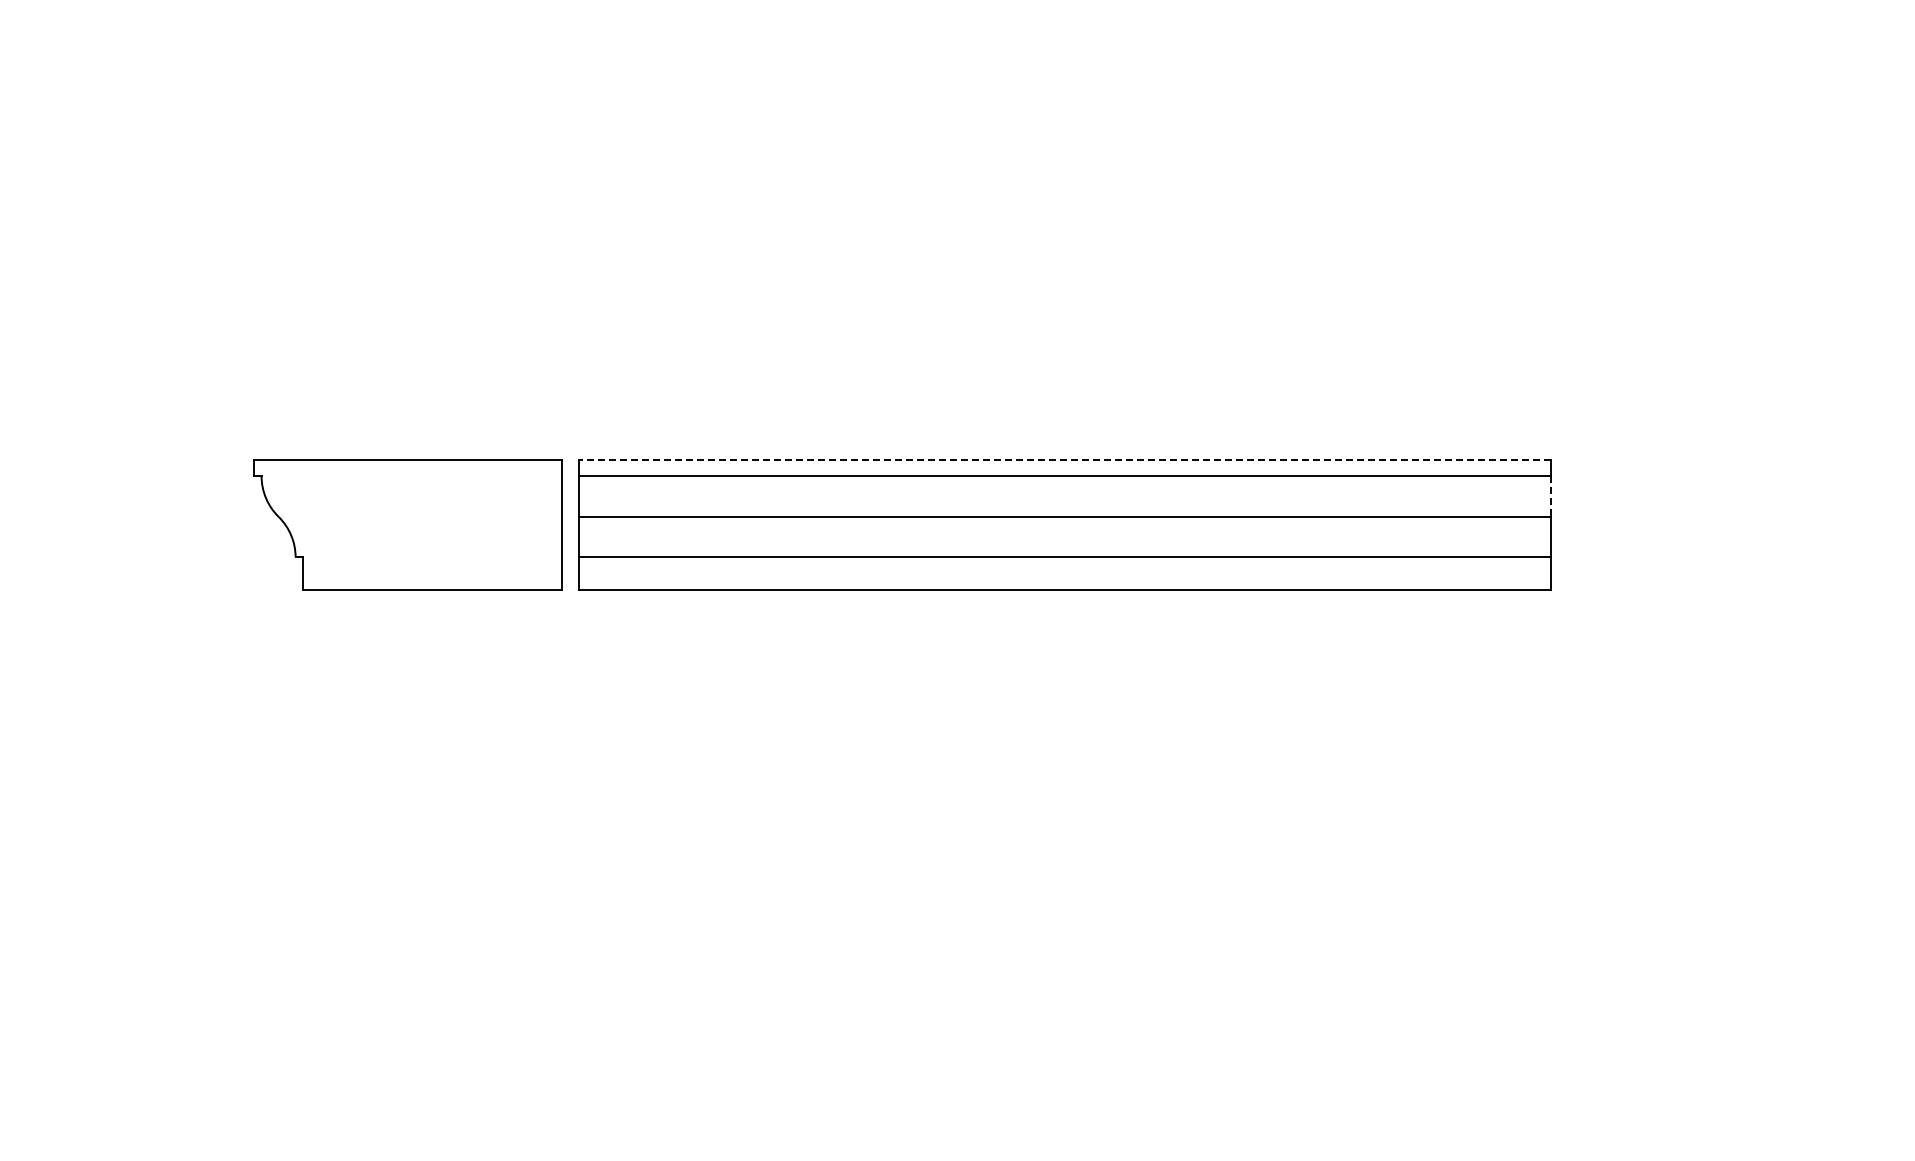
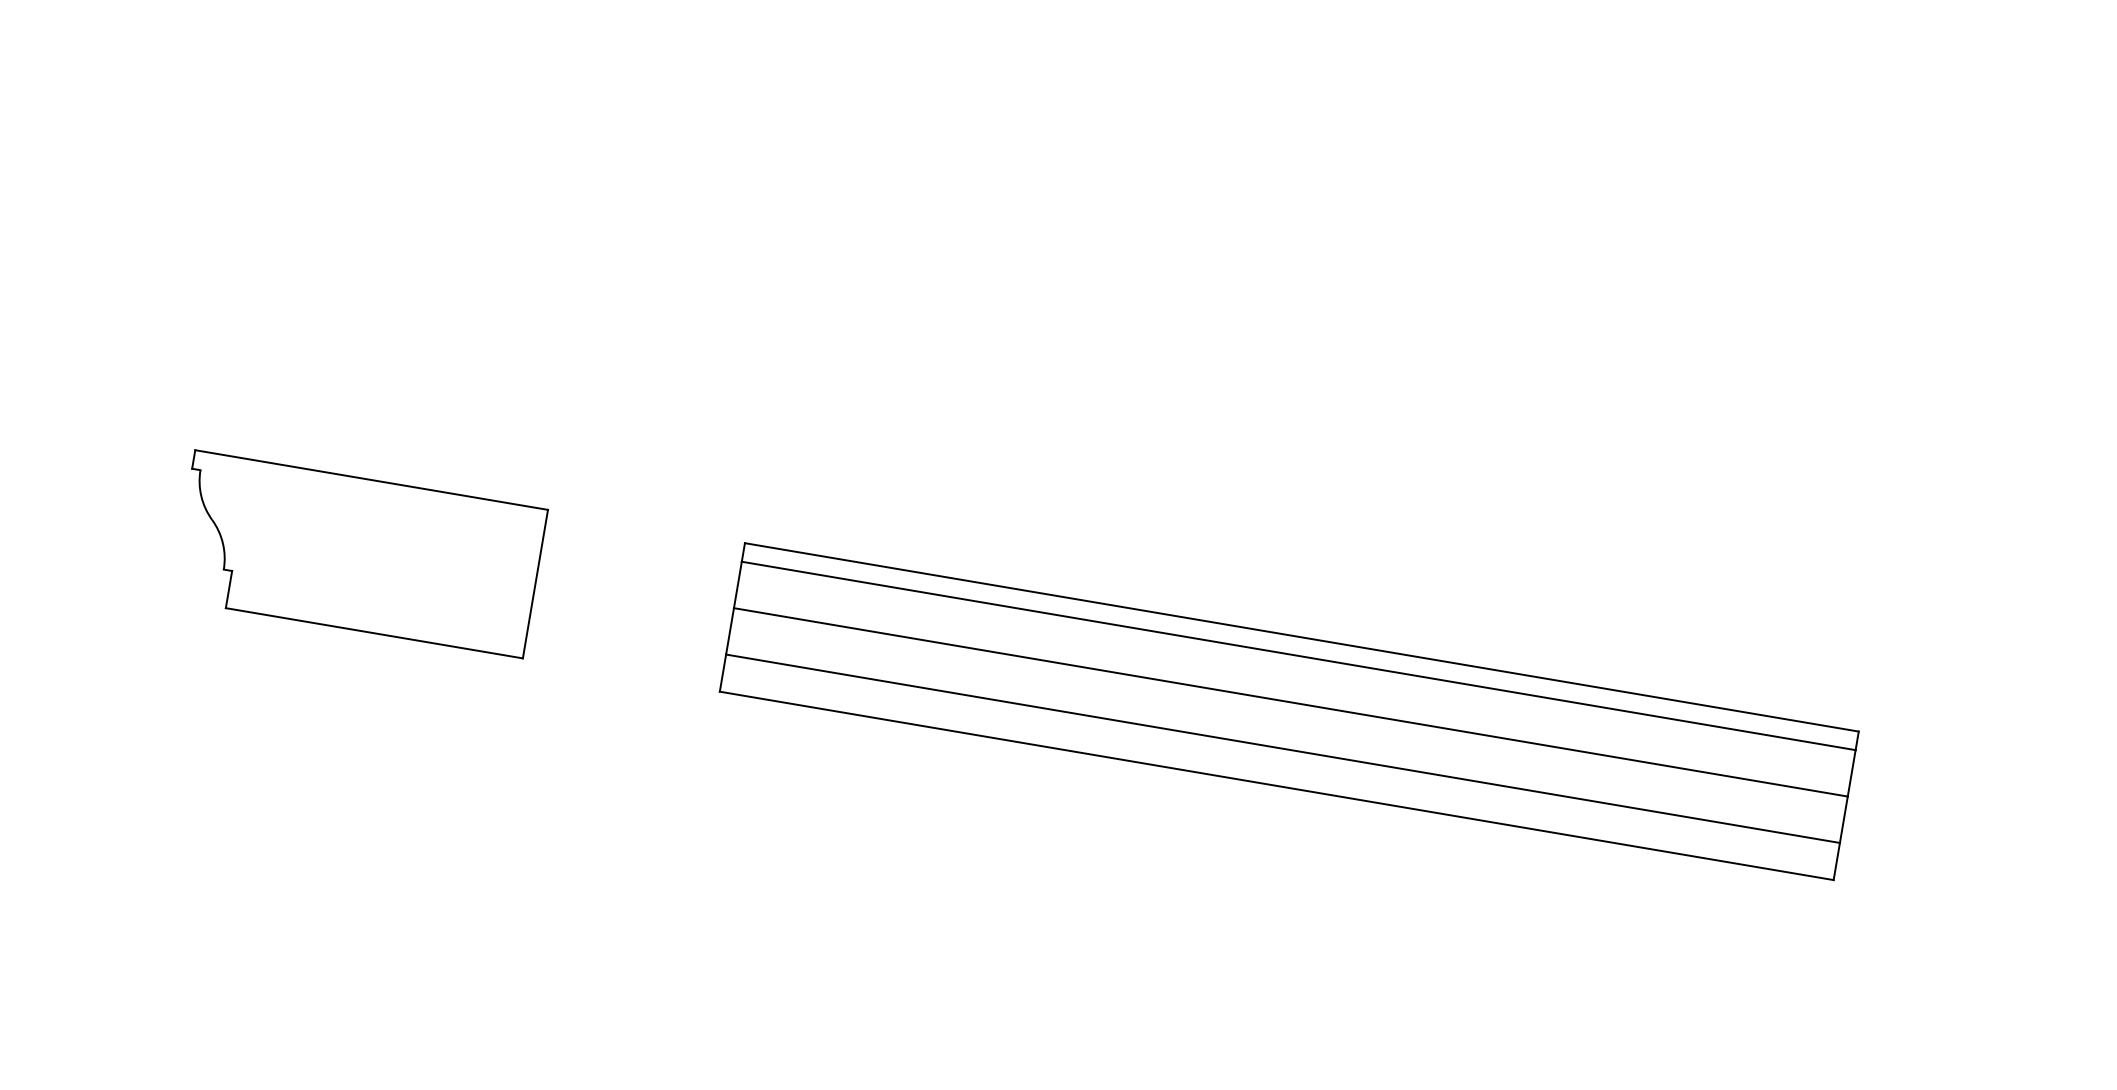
line: (1064, 460) -> (1301, 637), dashed -> solid
line: (1551, 497) -> (1852, 774), dashed -> solid
part: (407, 524) -> (358, 553), moved

